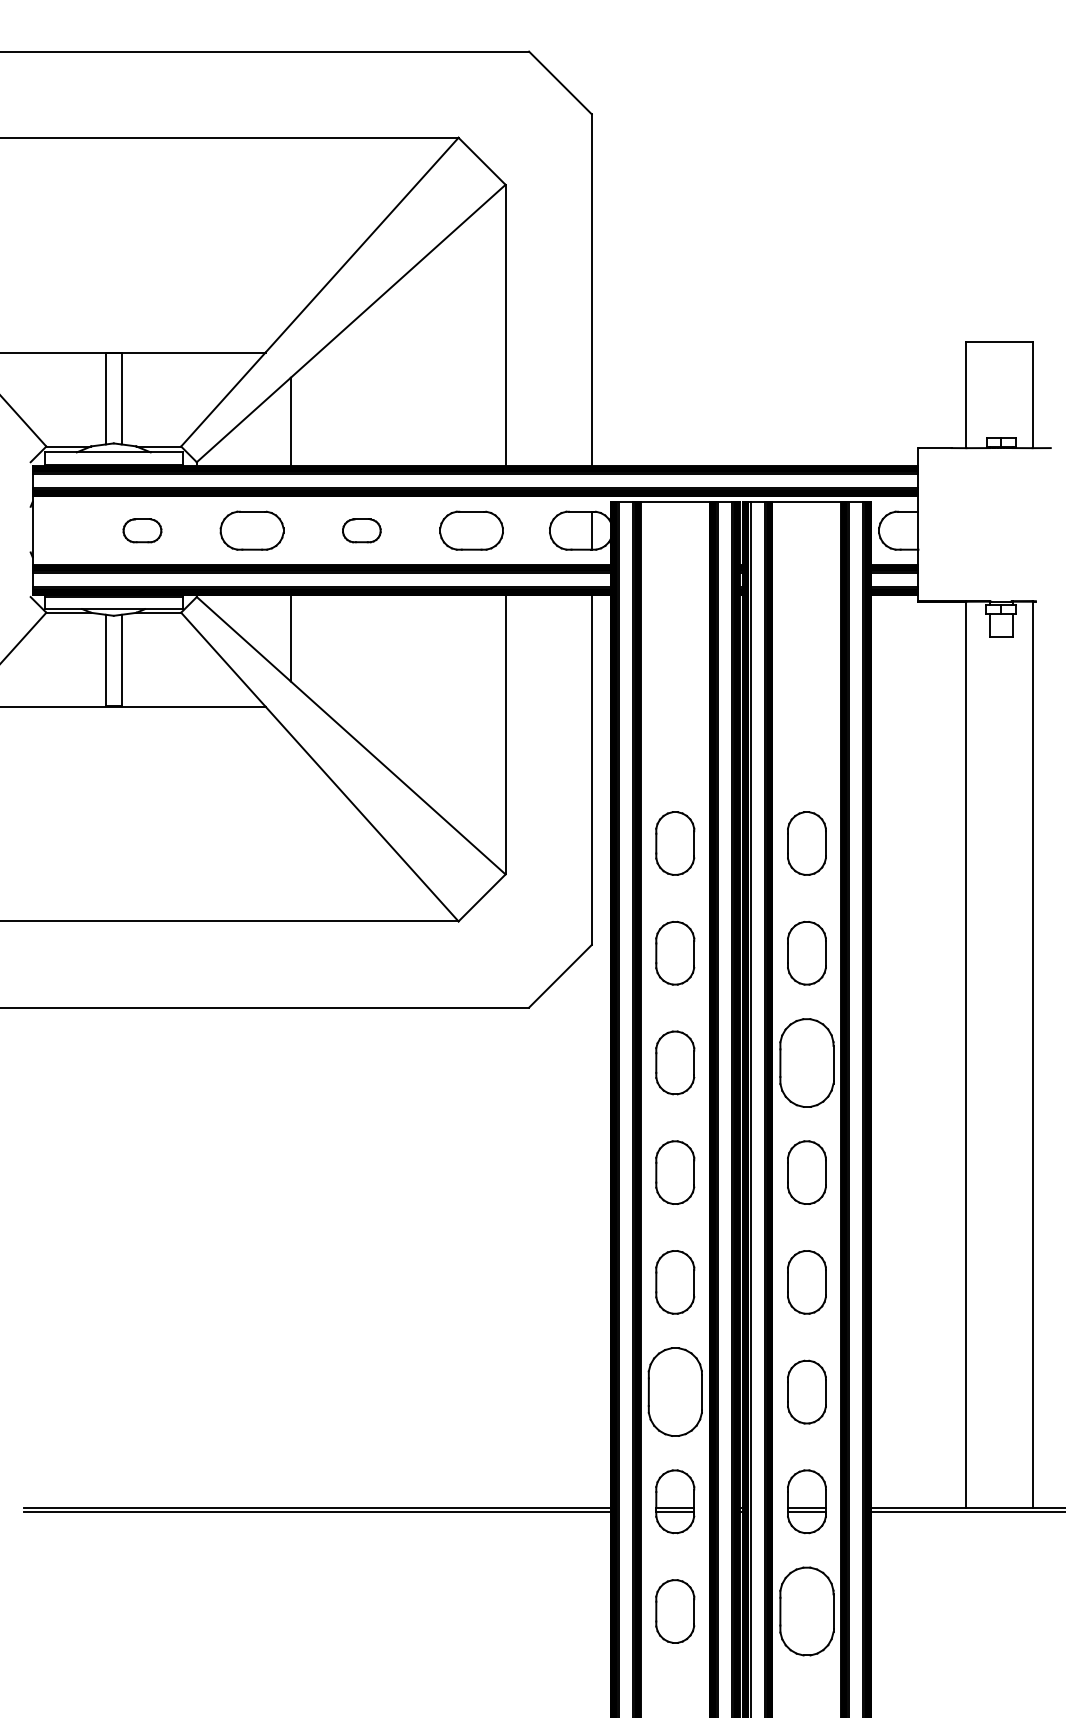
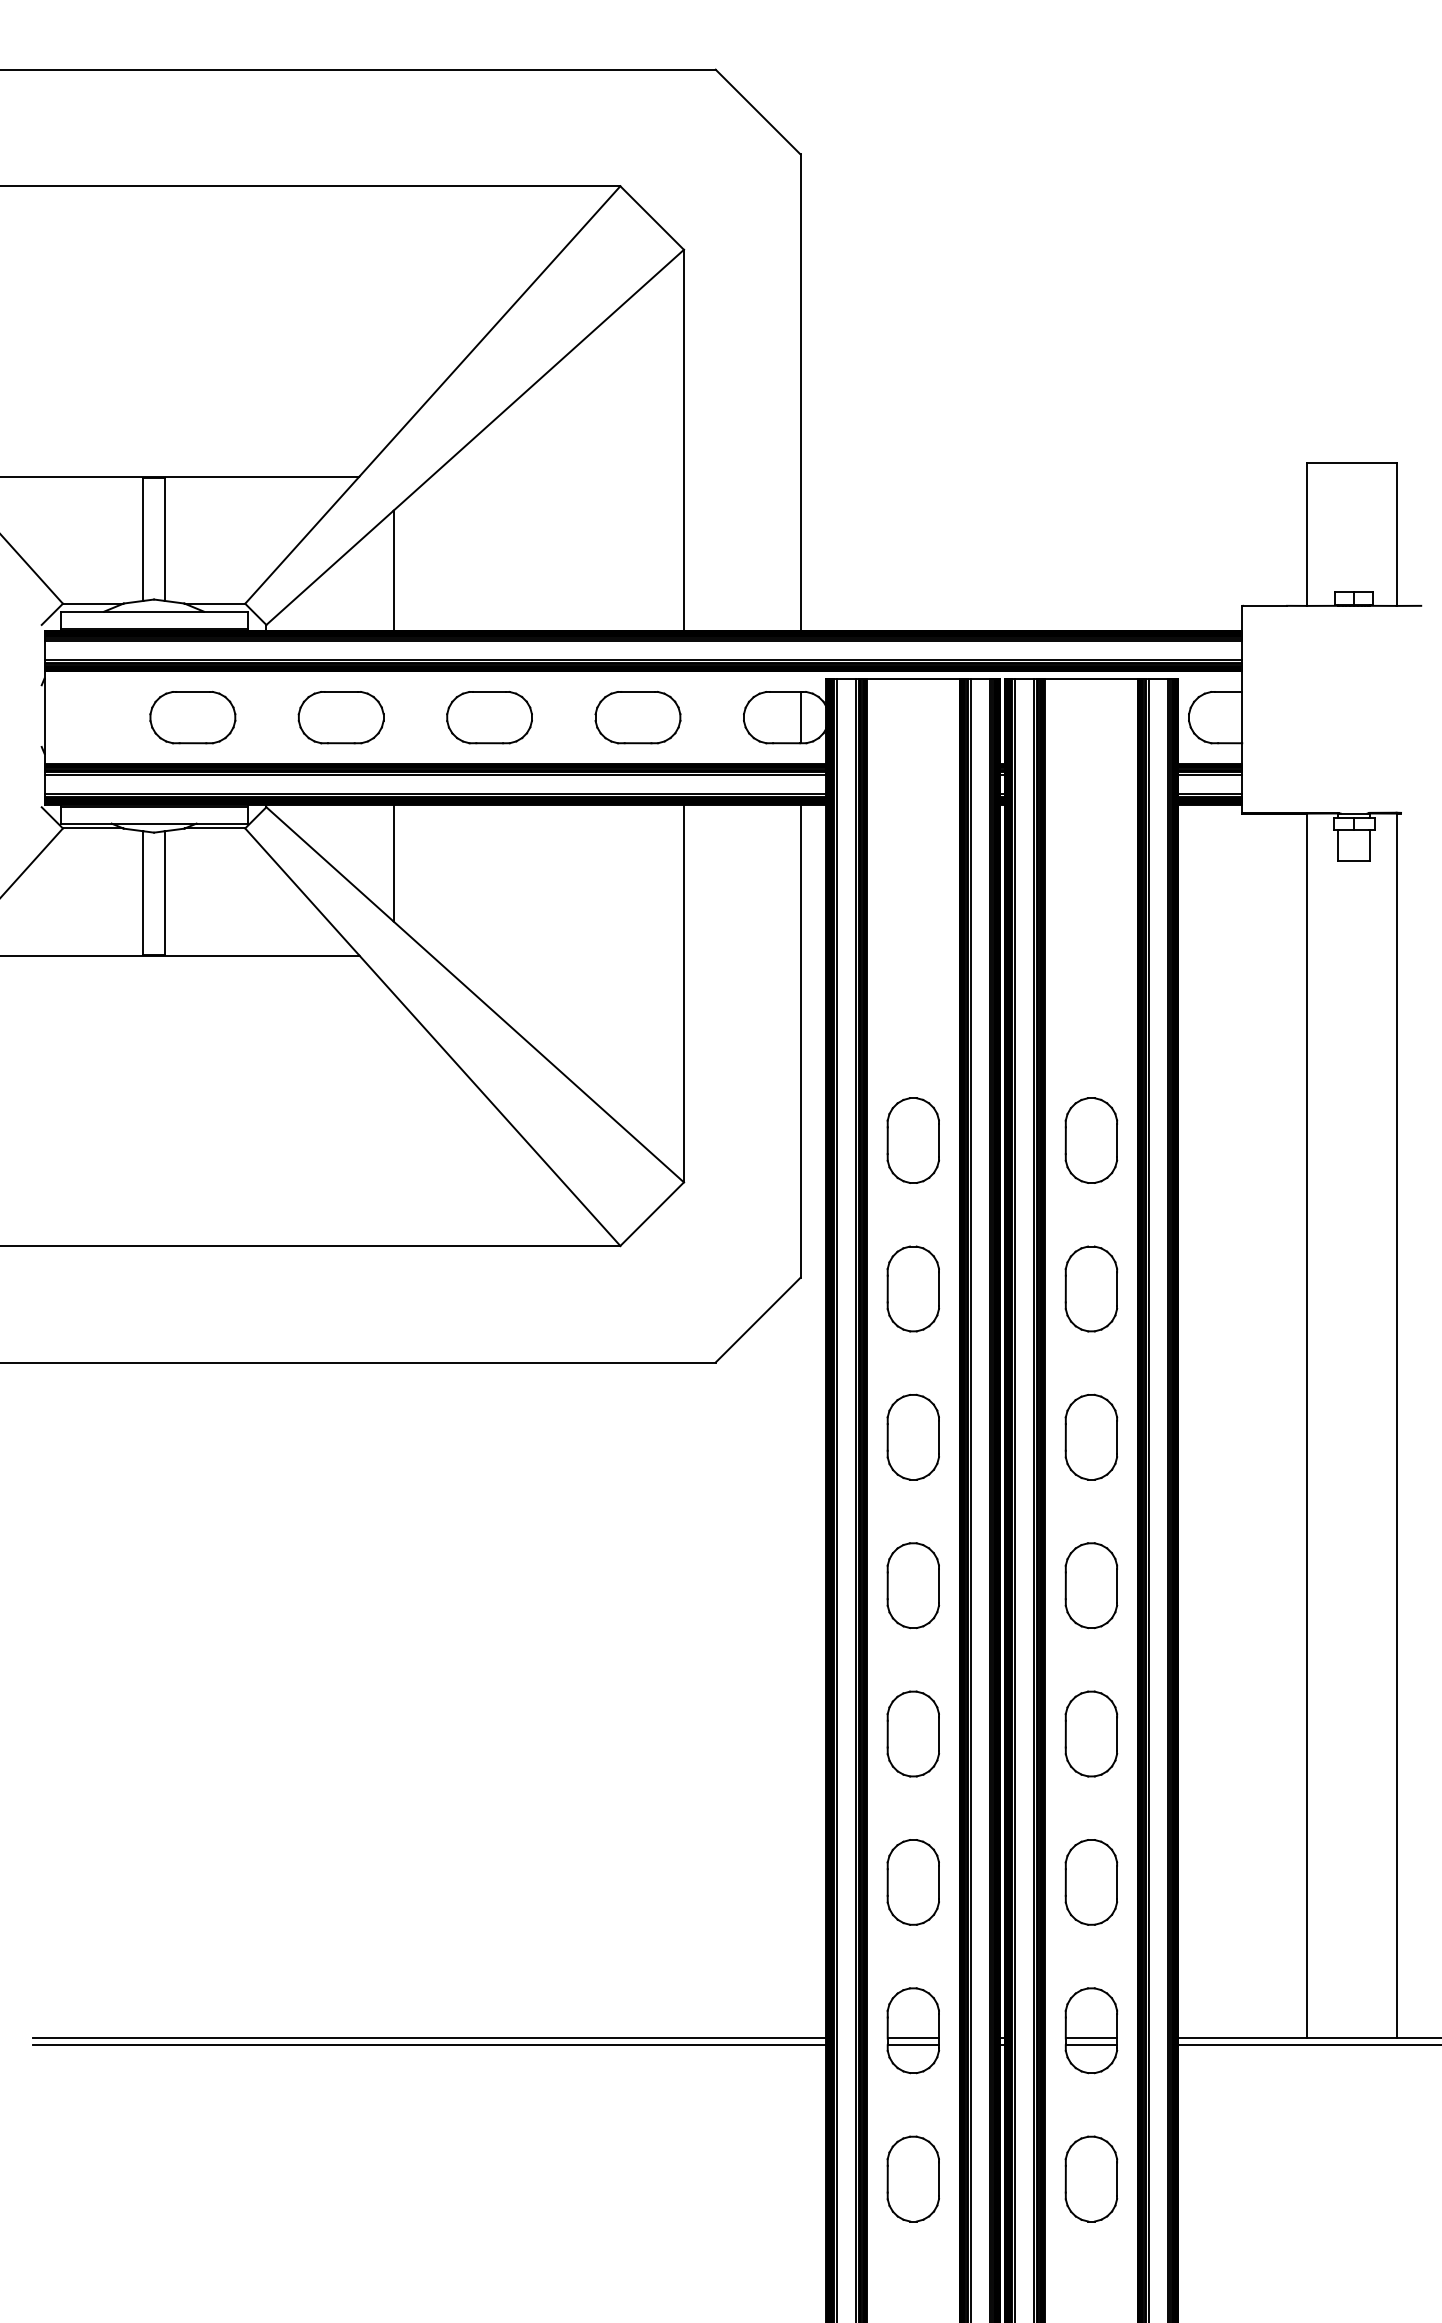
part: (142, 530) -> (192, 717), size x1.67
part: (361, 530) -> (489, 717), size x1.67
part: (806, 1062) -> (1091, 1436), size x0.71
part: (674, 1392) -> (912, 1882), size x0.71
part: (806, 1611) -> (1091, 2178), size x0.71

